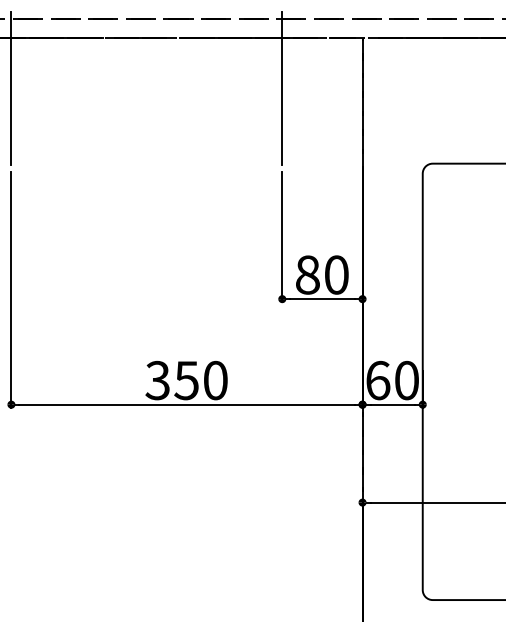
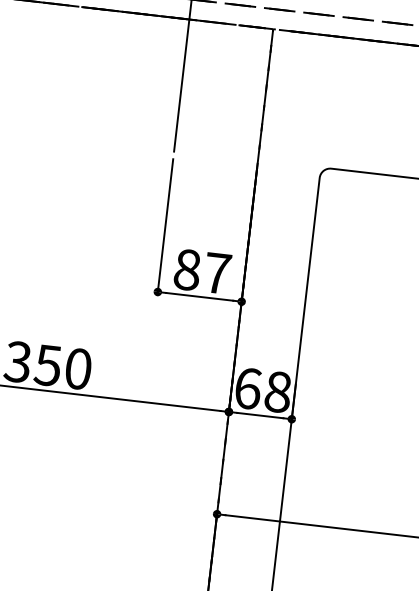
text: (336, 274) -> (217, 272), 80 -> 87
text: (407, 380) -> (278, 392), 60 -> 68

